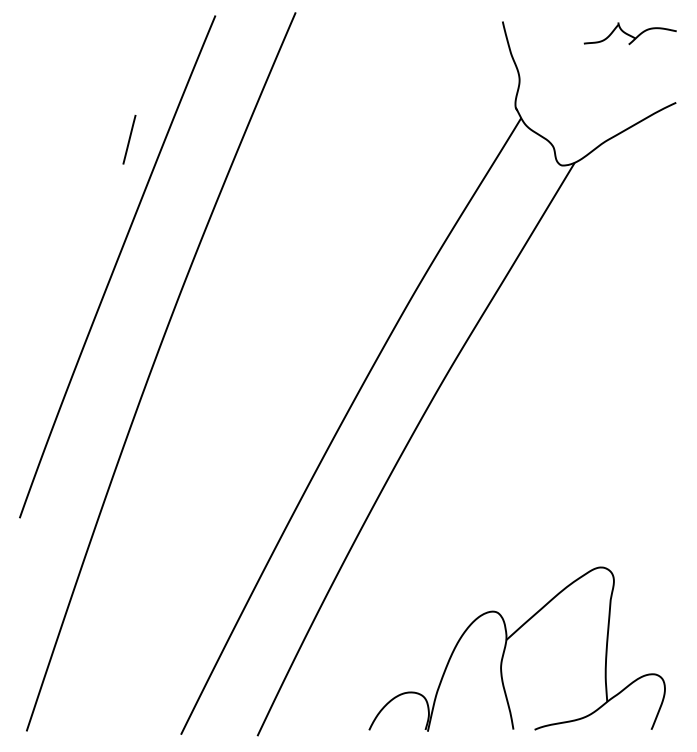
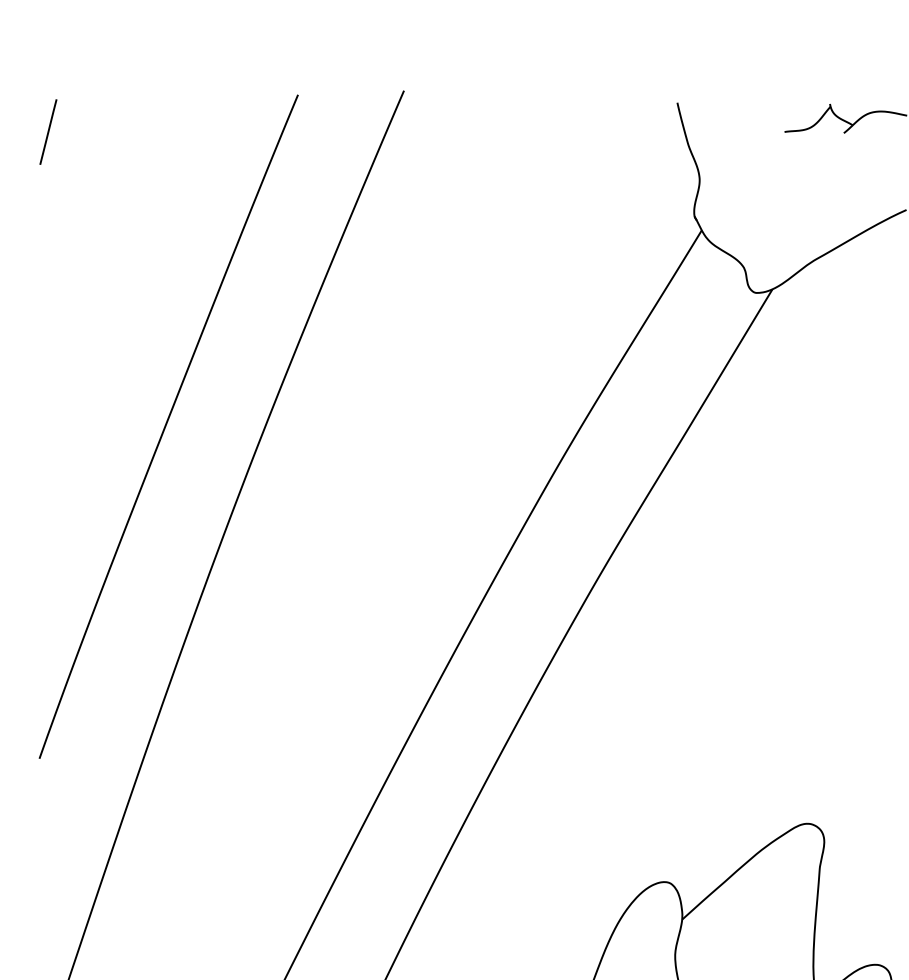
line: (129, 139) -> (48, 131), moved

